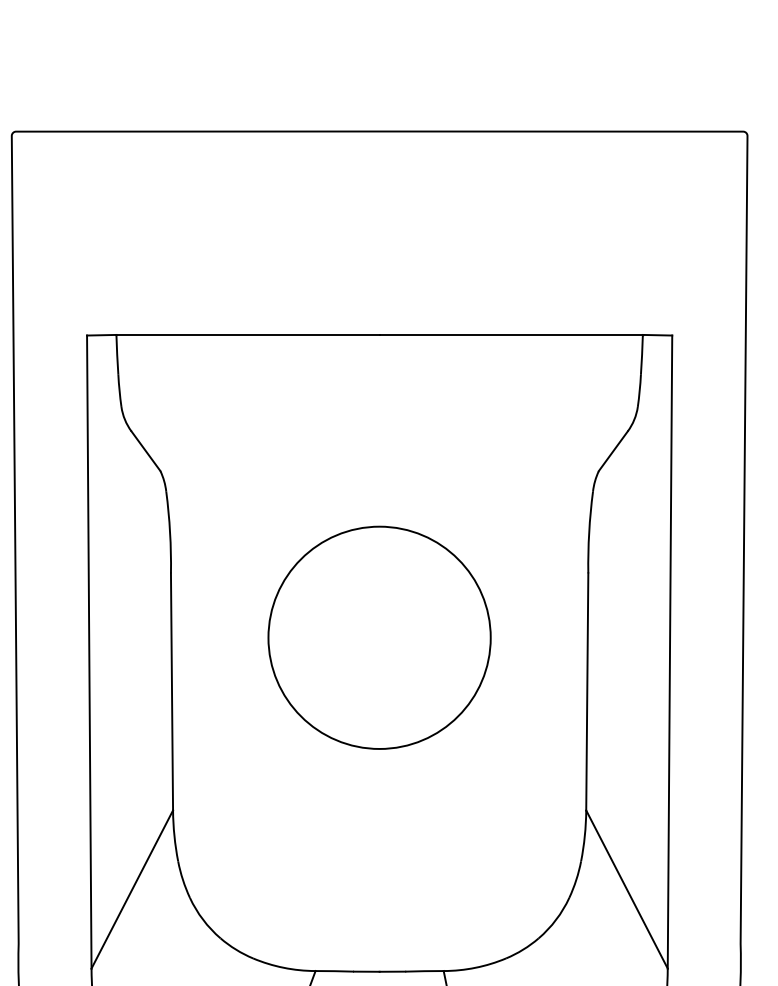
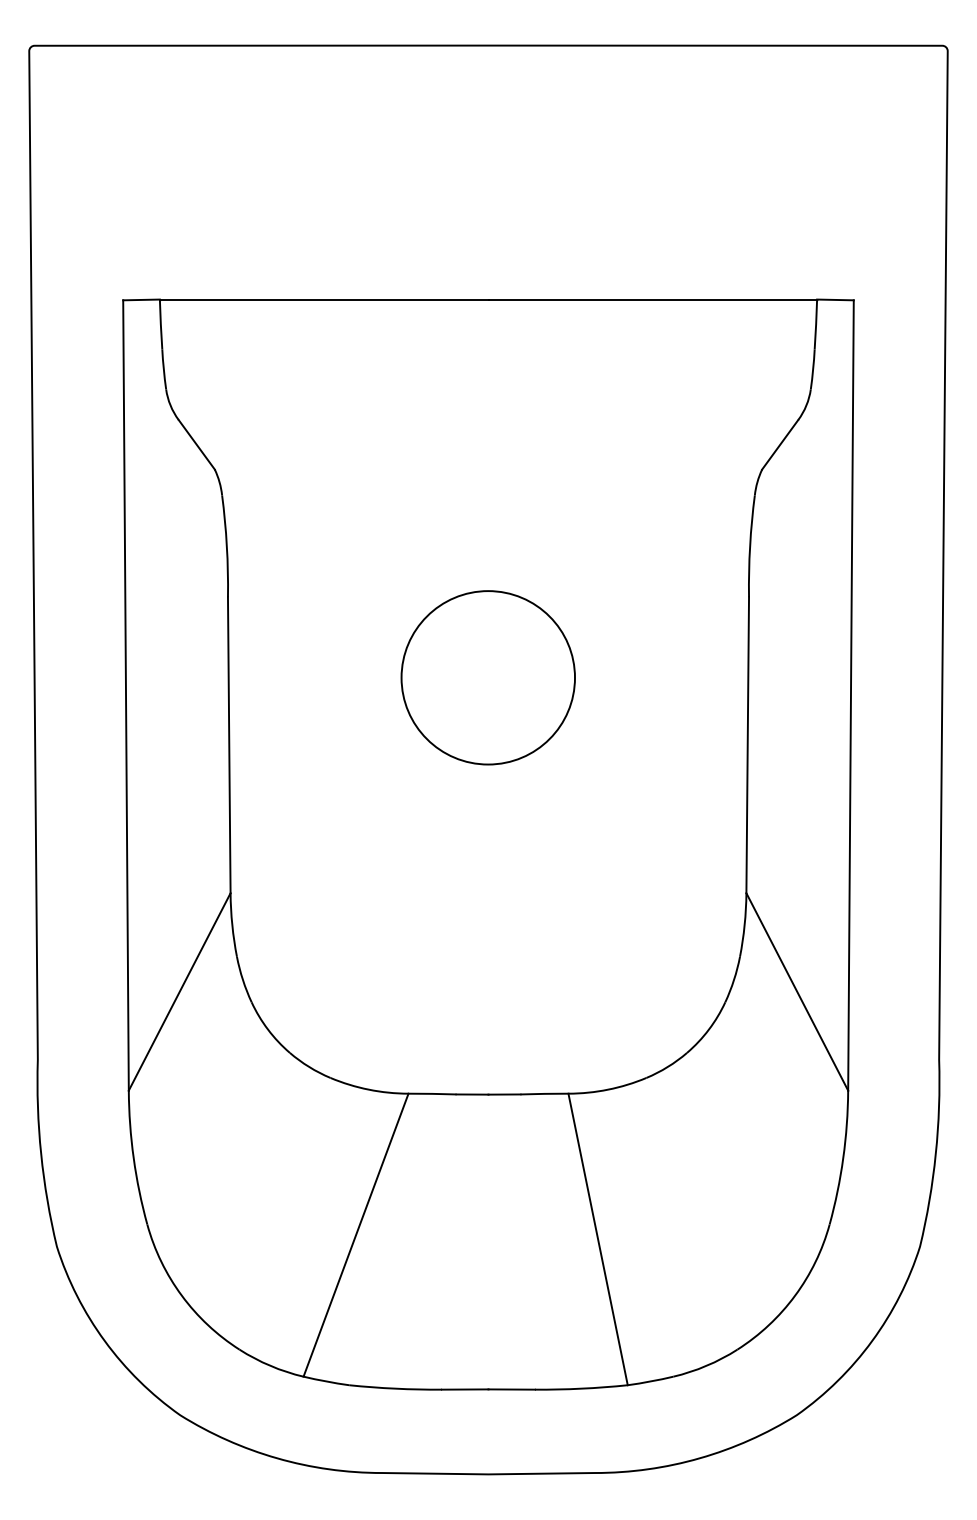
circle: (378, 637) -> (487, 677), size x0.62

